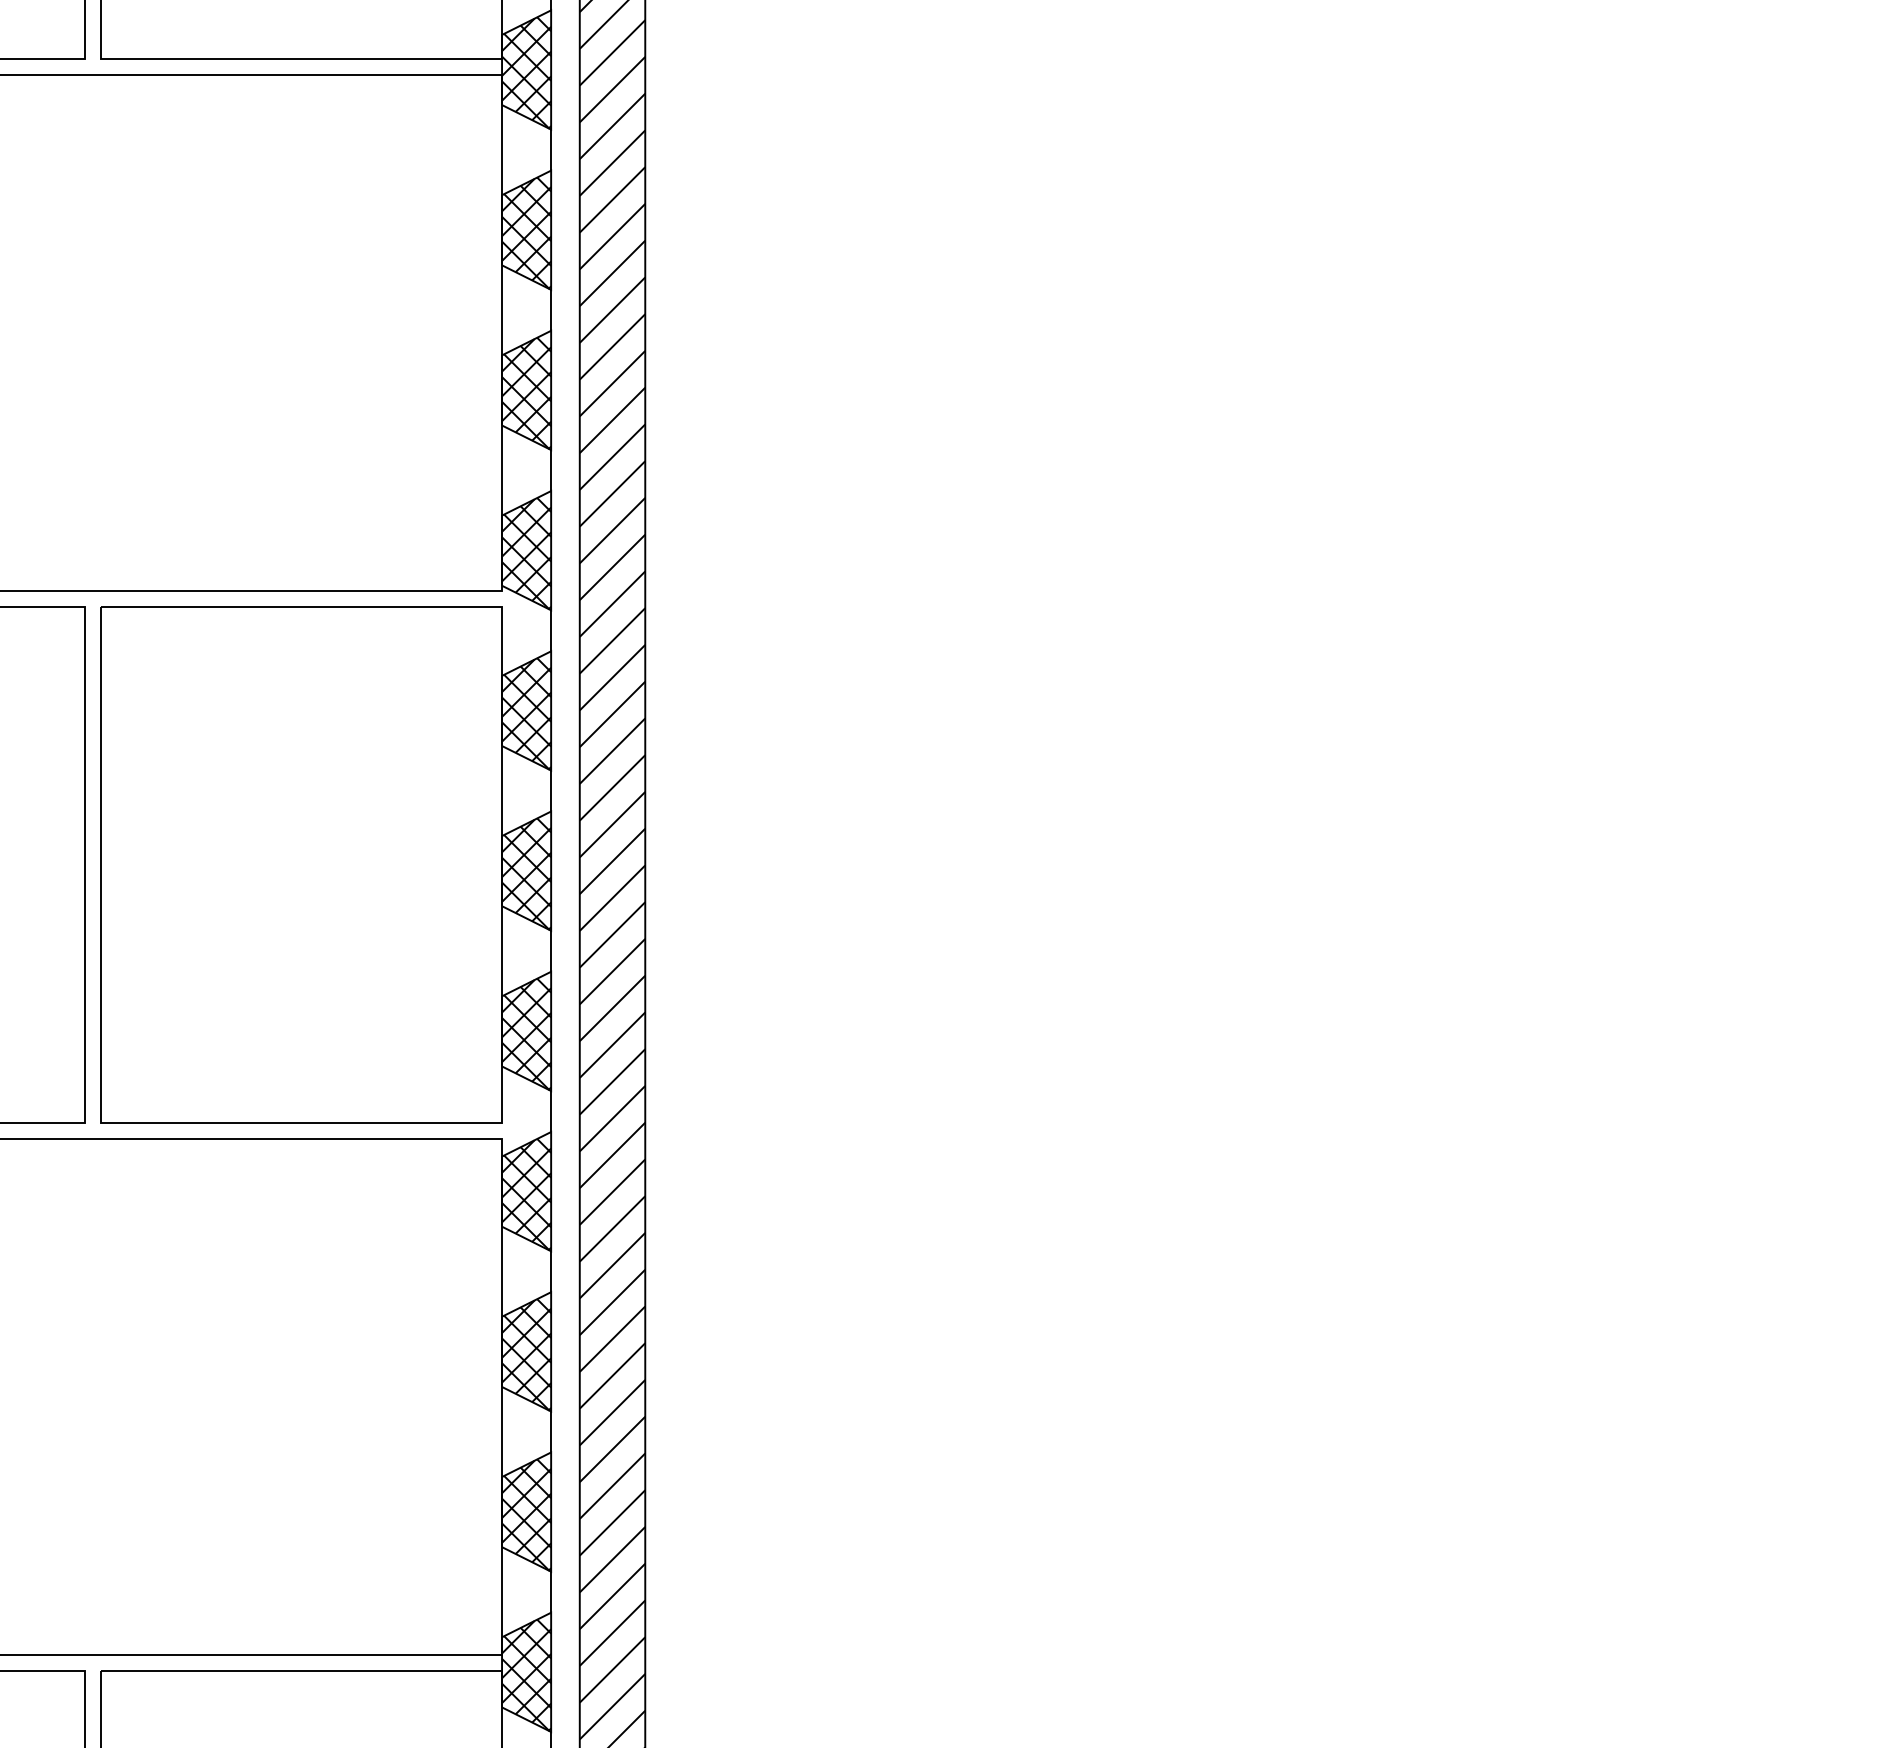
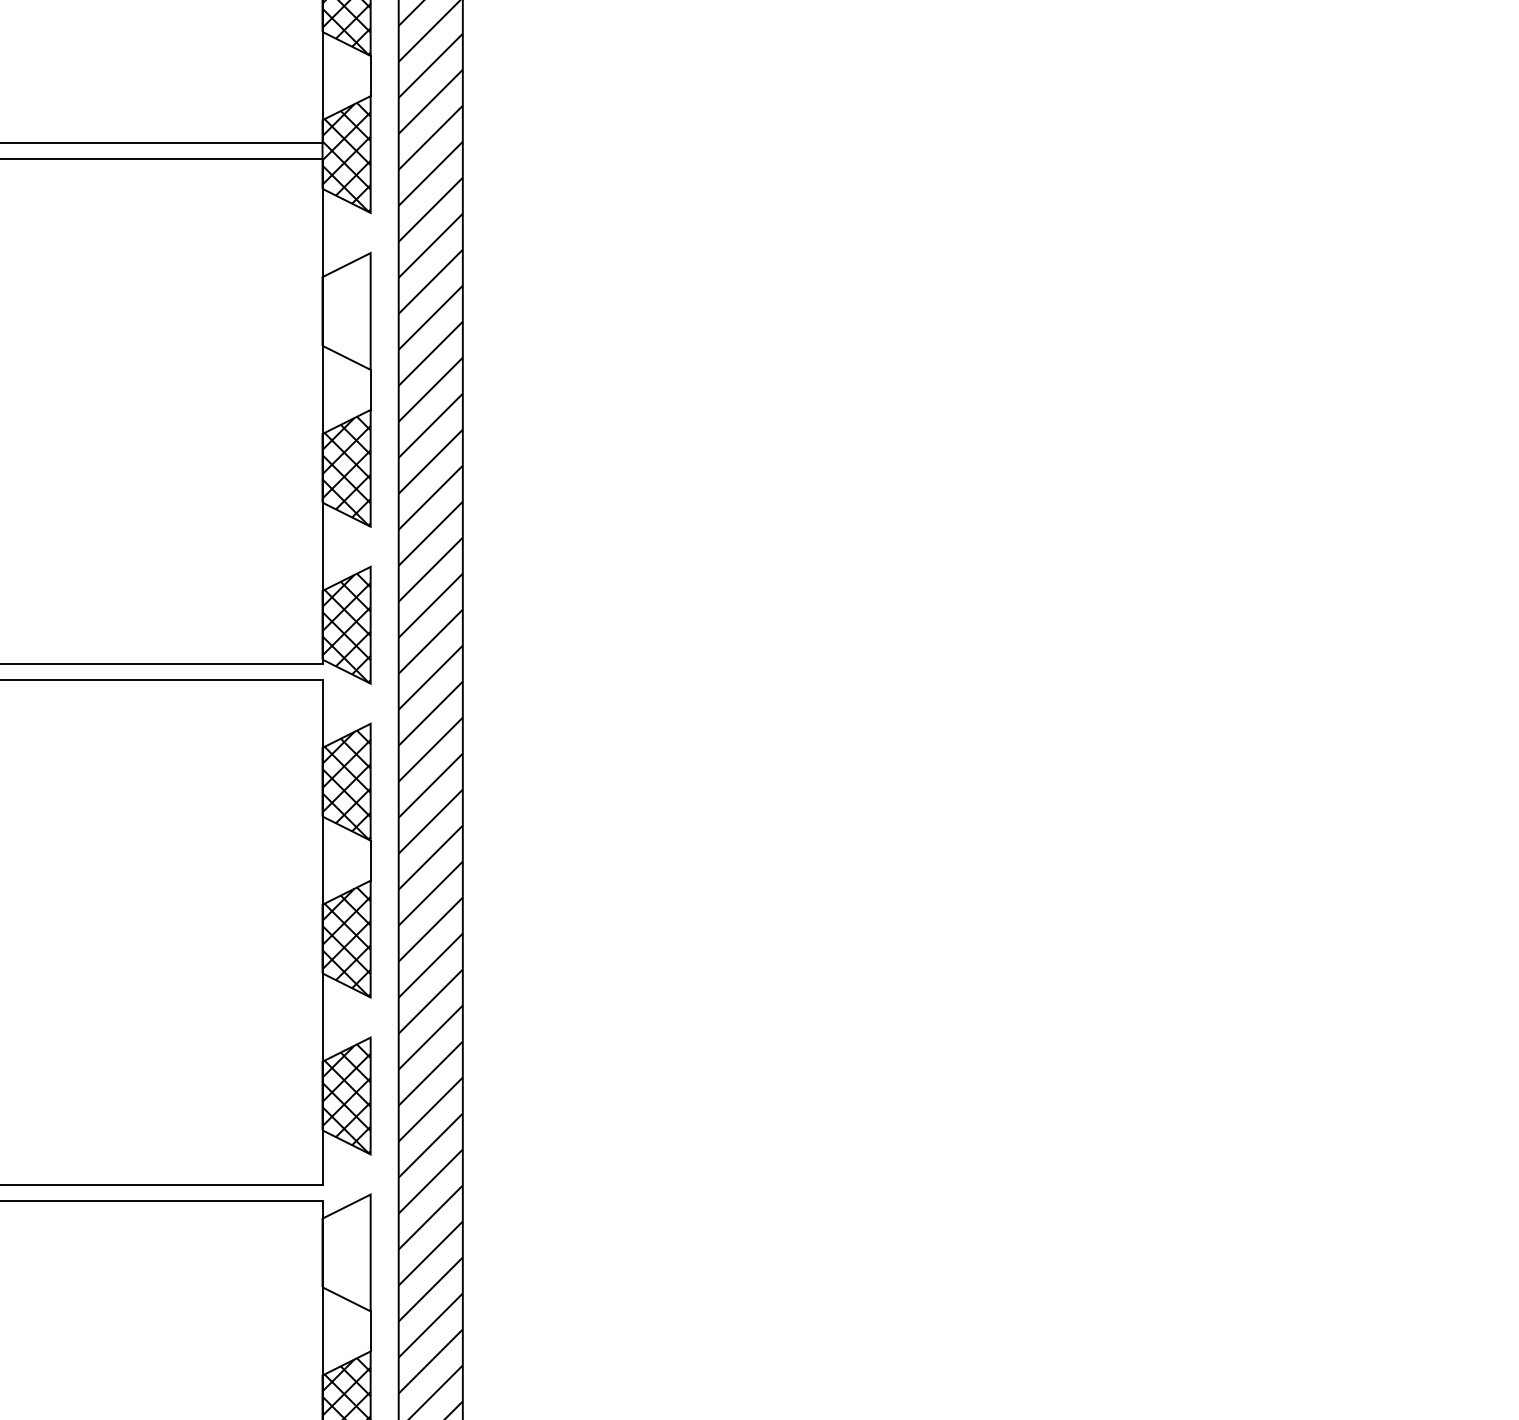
line: (551, 149) -> (371, 232), removed
hatch: (526, 233) -> (346, 314), removed
line: (551, 470) -> (371, 546), removed
line: (551, 630) -> (371, 703), removed
line: (551, 950) -> (371, 1016), removed
line: (551, 1111) -> (371, 1174), removed
hatch: (526, 1194) -> (346, 1255), removed

